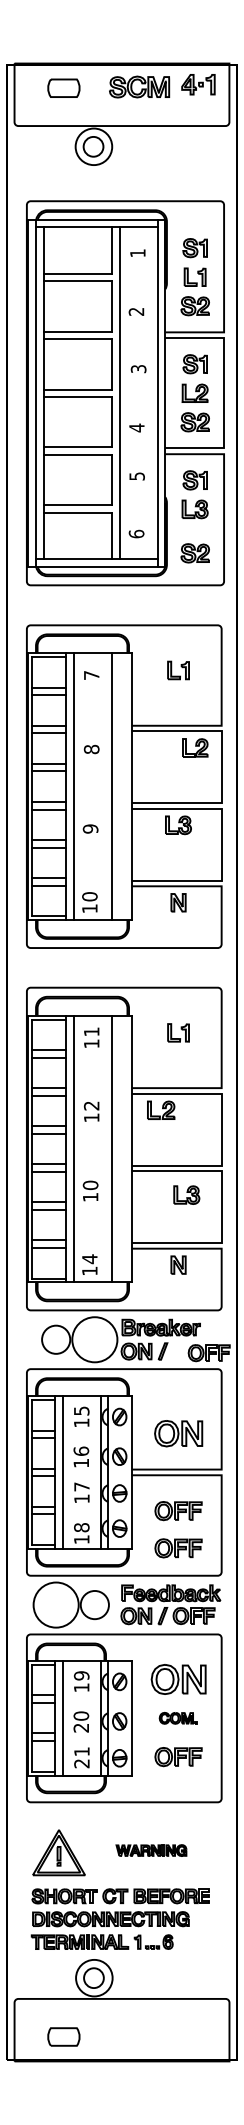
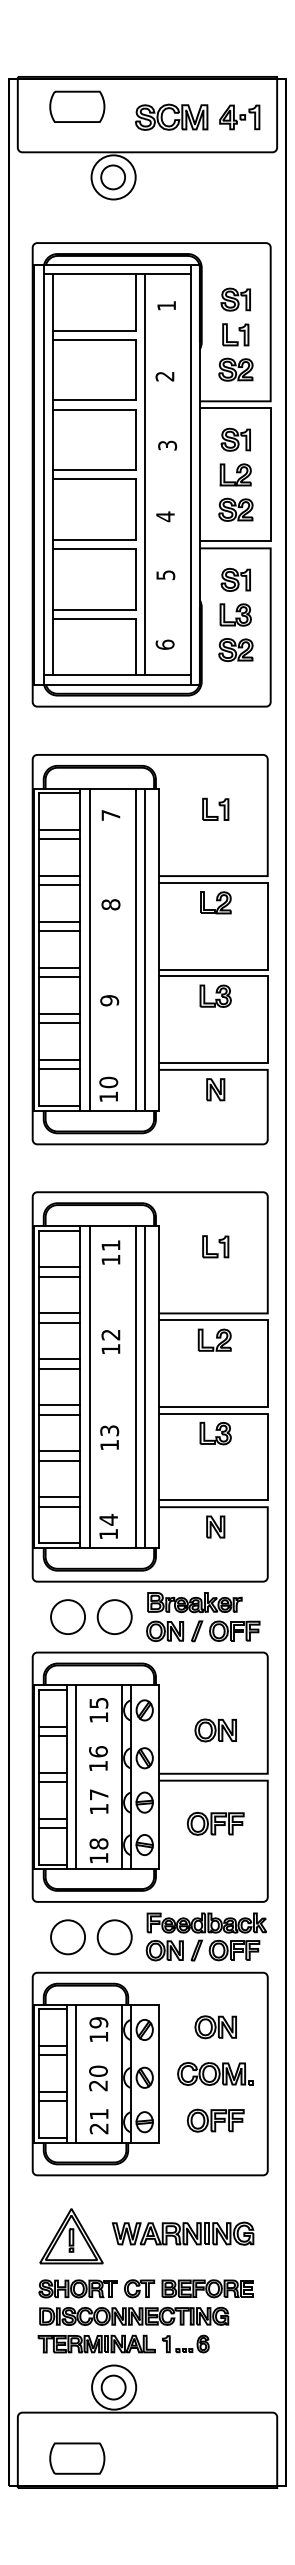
part: (198, 84) -> (239, 117), moved
part: (139, 86) -> (171, 116), moved
part: (63, 88) -> (77, 106), size x1.43
part: (194, 553) -> (235, 650), moved
part: (194, 747) -> (215, 902), moved
line: (119, 786) -> (144, 949), added
part: (160, 1109) -> (214, 1339), moved
line: (119, 1148) -> (144, 1386), added
text: (90, 1185) -> (109, 1430), 10 -> 13
part: (186, 1195) -> (215, 1433), moved
circle: (94, 1340) -> (114, 1617), size x0.62
part: (209, 1352) -> (234, 1630), moved
part: (178, 1433) -> (215, 1730), size x0.71
part: (178, 1548) -> (215, 1868), removed
circle: (56, 1605) -> (68, 1937), size x0.62
part: (178, 1679) -> (215, 2027), size x0.62
part: (178, 1717) -> (215, 2073), size x1.67
part: (151, 1850) -> (182, 2233), size x1.67
part: (63, 2036) -> (77, 2458), size x1.43

